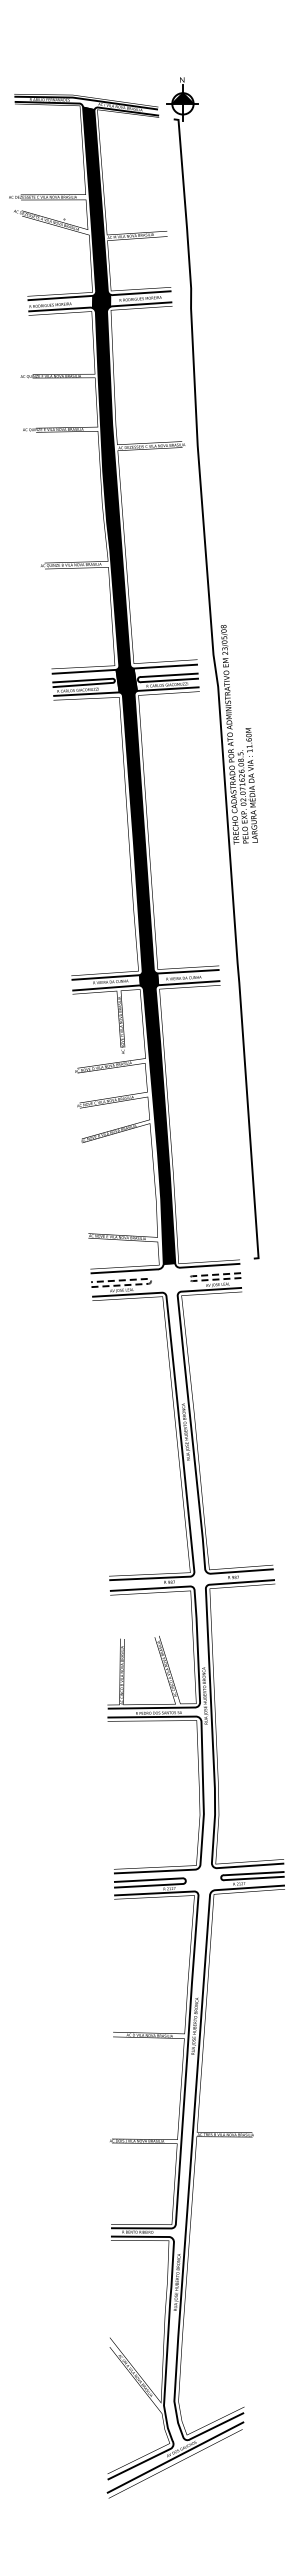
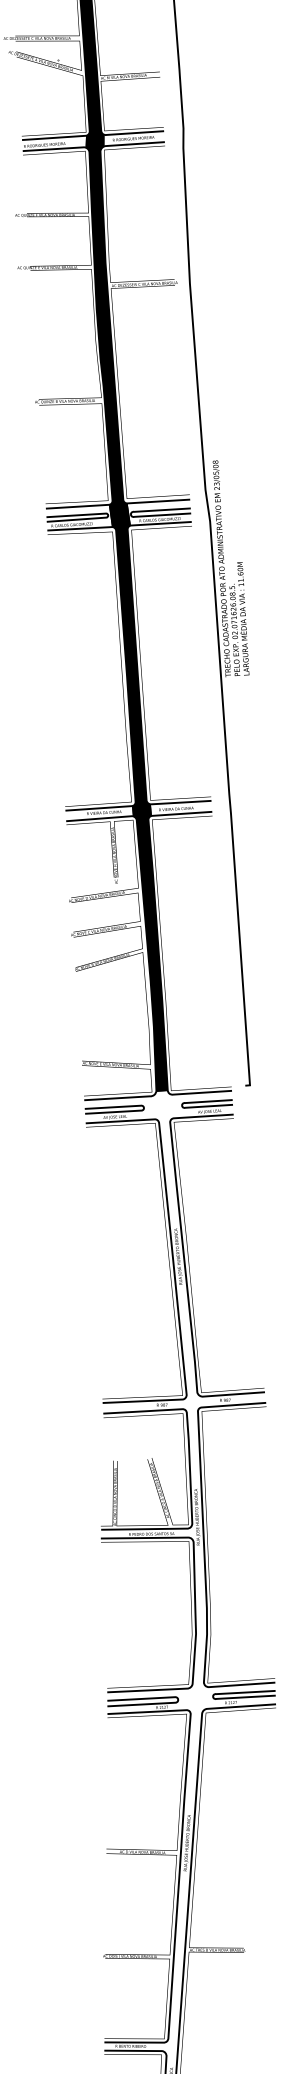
line: (189, 1278) -> (181, 1105), dashed -> solid
line: (151, 1281) -> (144, 1108), dashed -> solid

